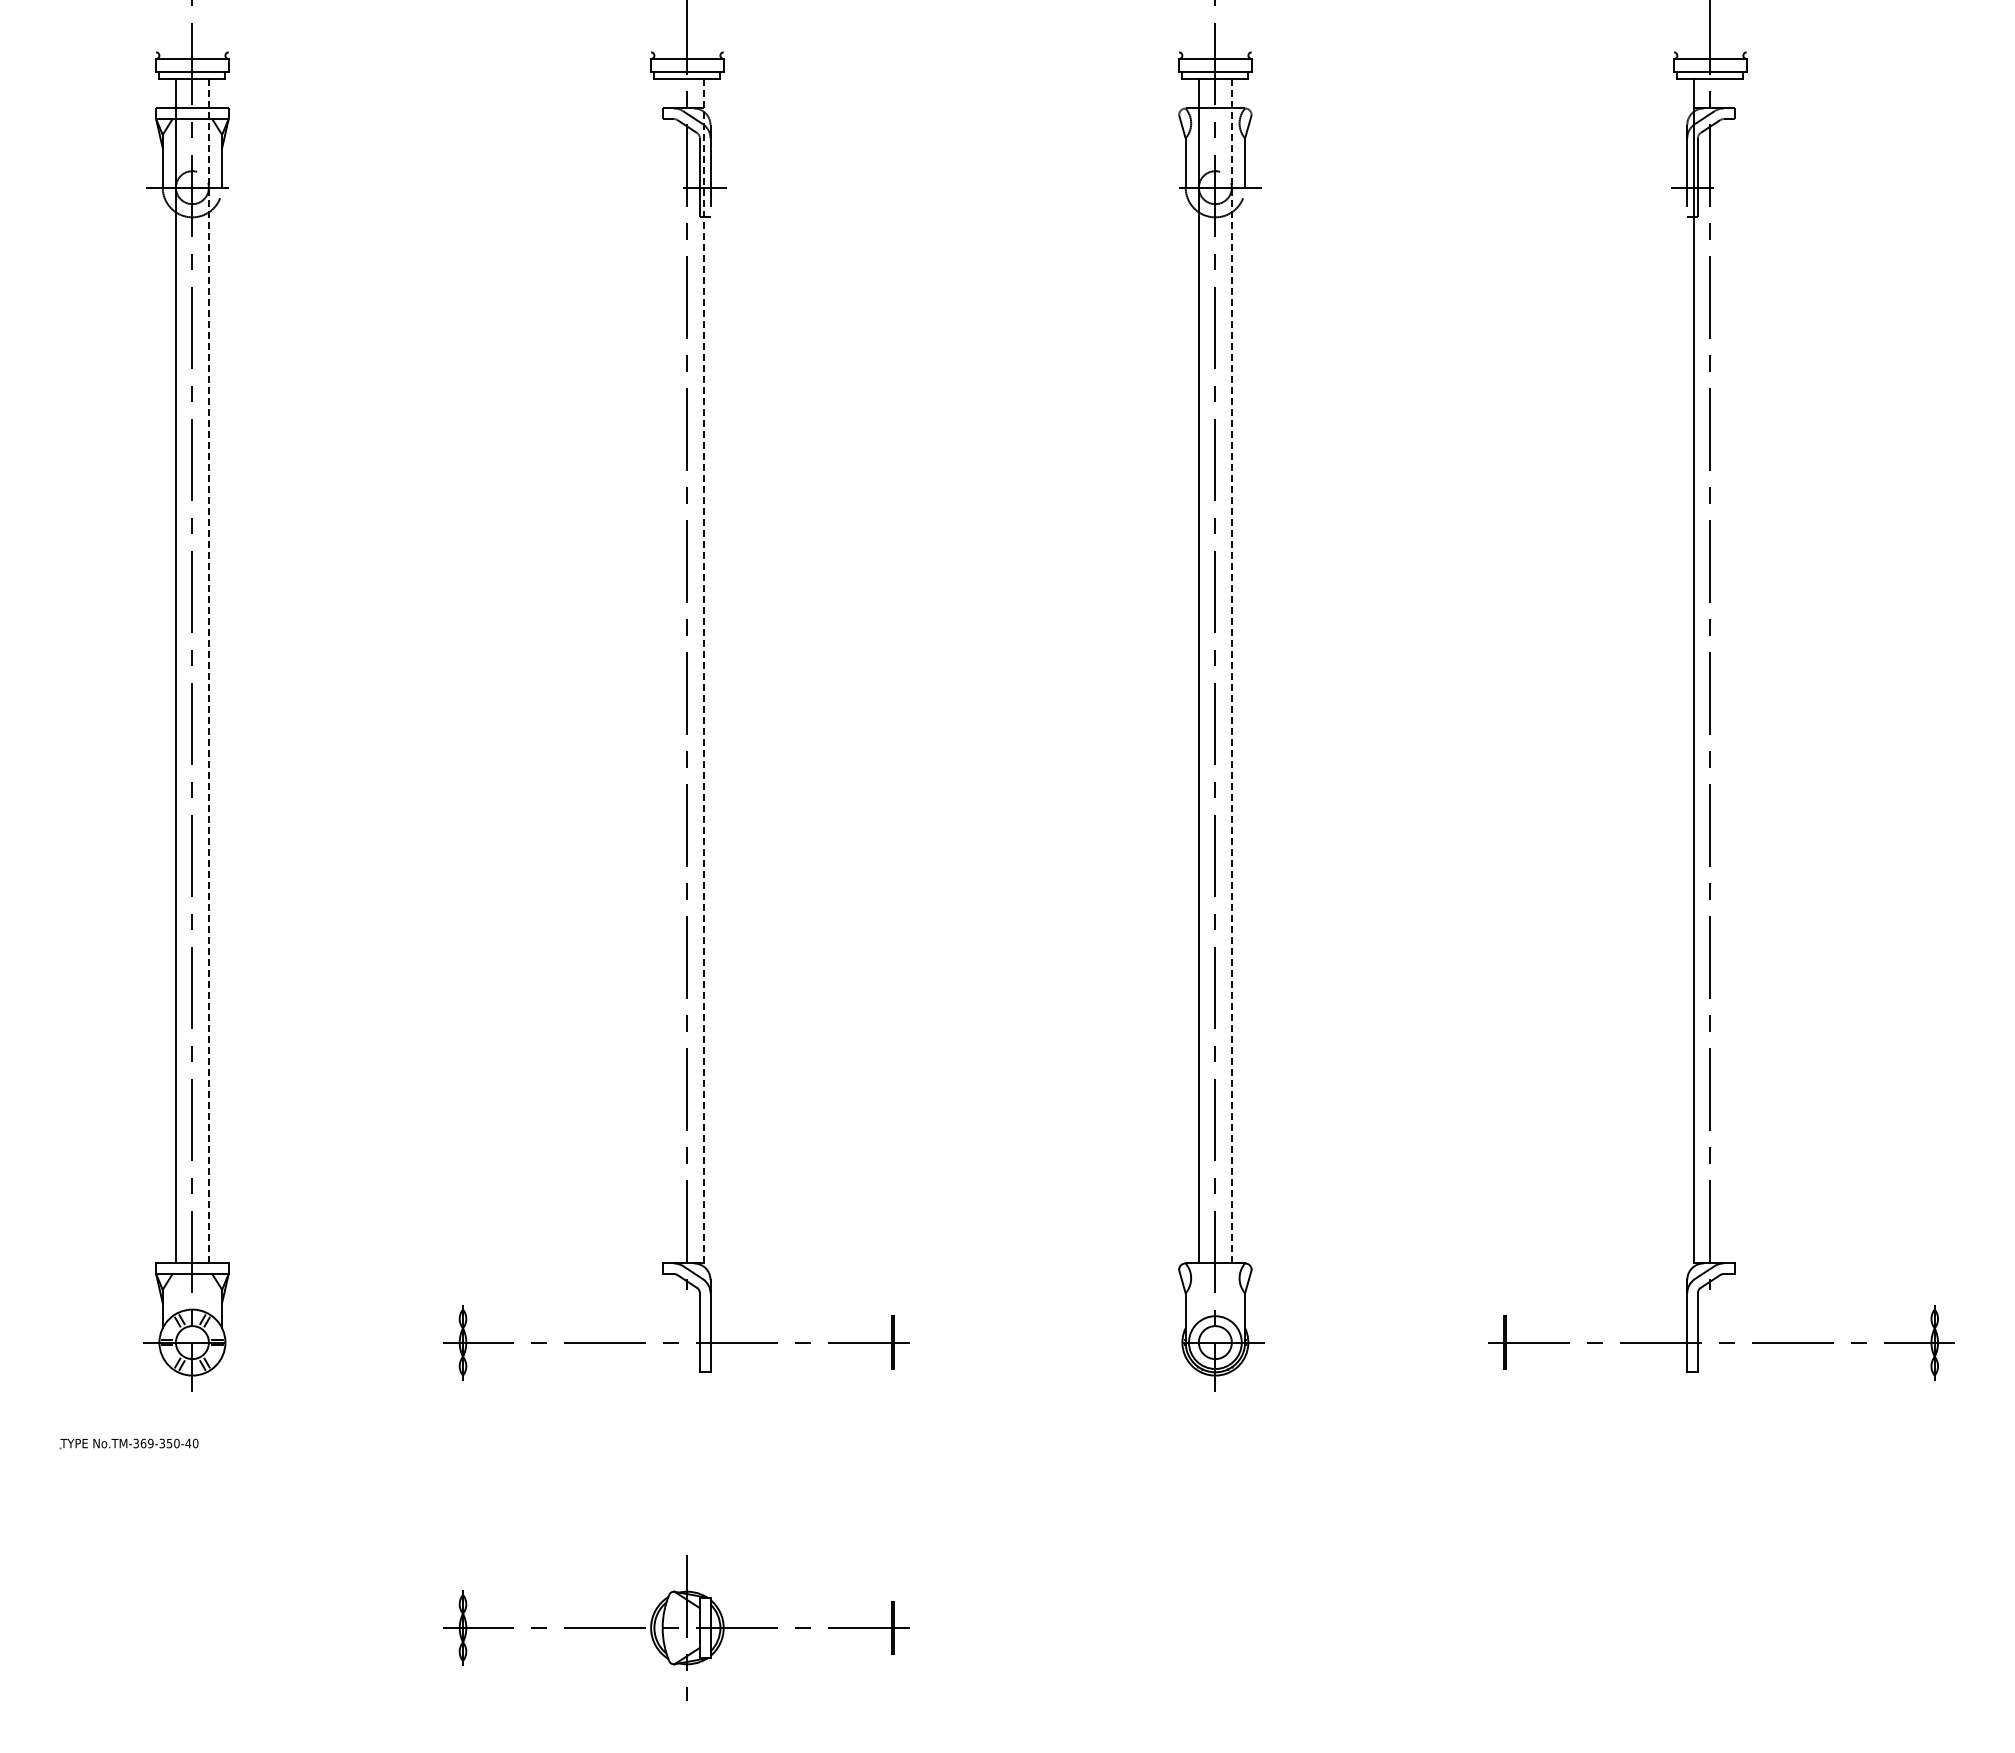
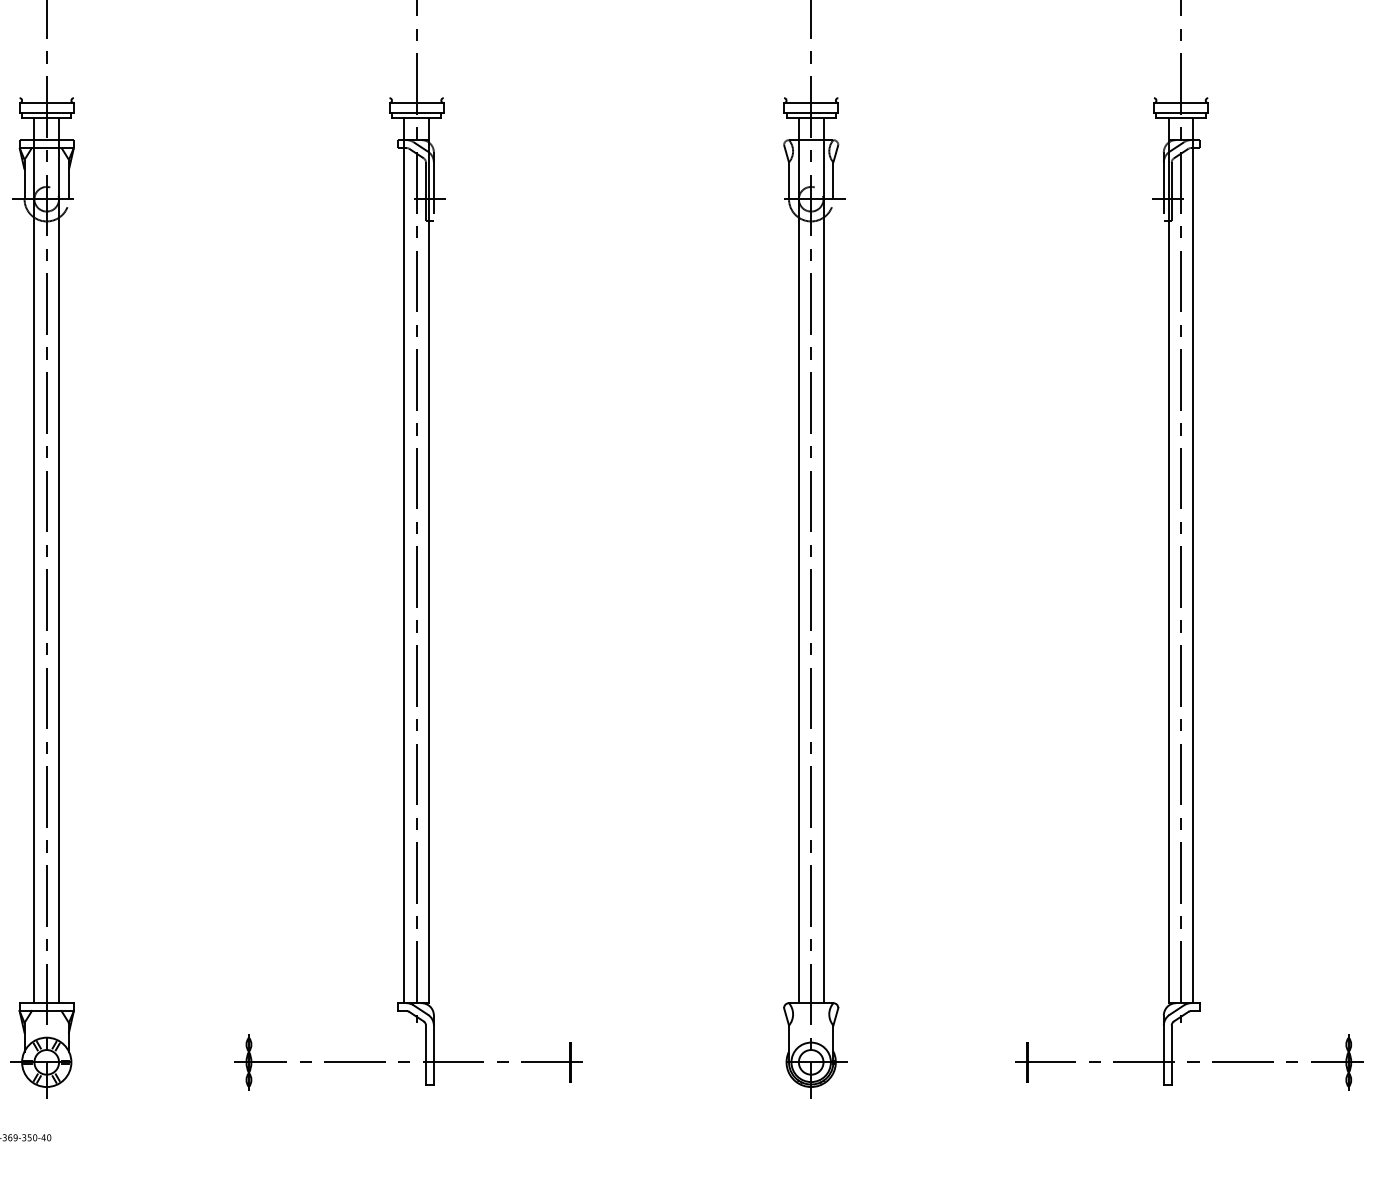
line: (670, 670) -> (404, 560), added
line: (1726, 670) -> (1193, 560), added
line: (208, 671) -> (58, 560), dashed -> solid
line: (703, 671) -> (428, 560), dashed -> solid
line: (1231, 671) -> (823, 560), dashed -> solid

